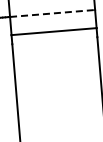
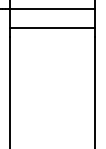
line: (52, 13) -> (52, 9), dashed -> solid

